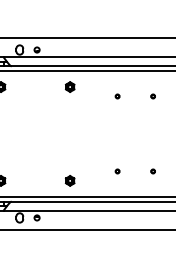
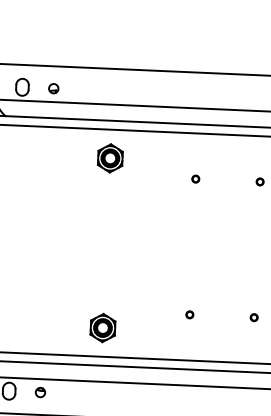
part: (70, 86) -> (111, 157), size x1.6
part: (70, 180) -> (103, 327), size x1.6

